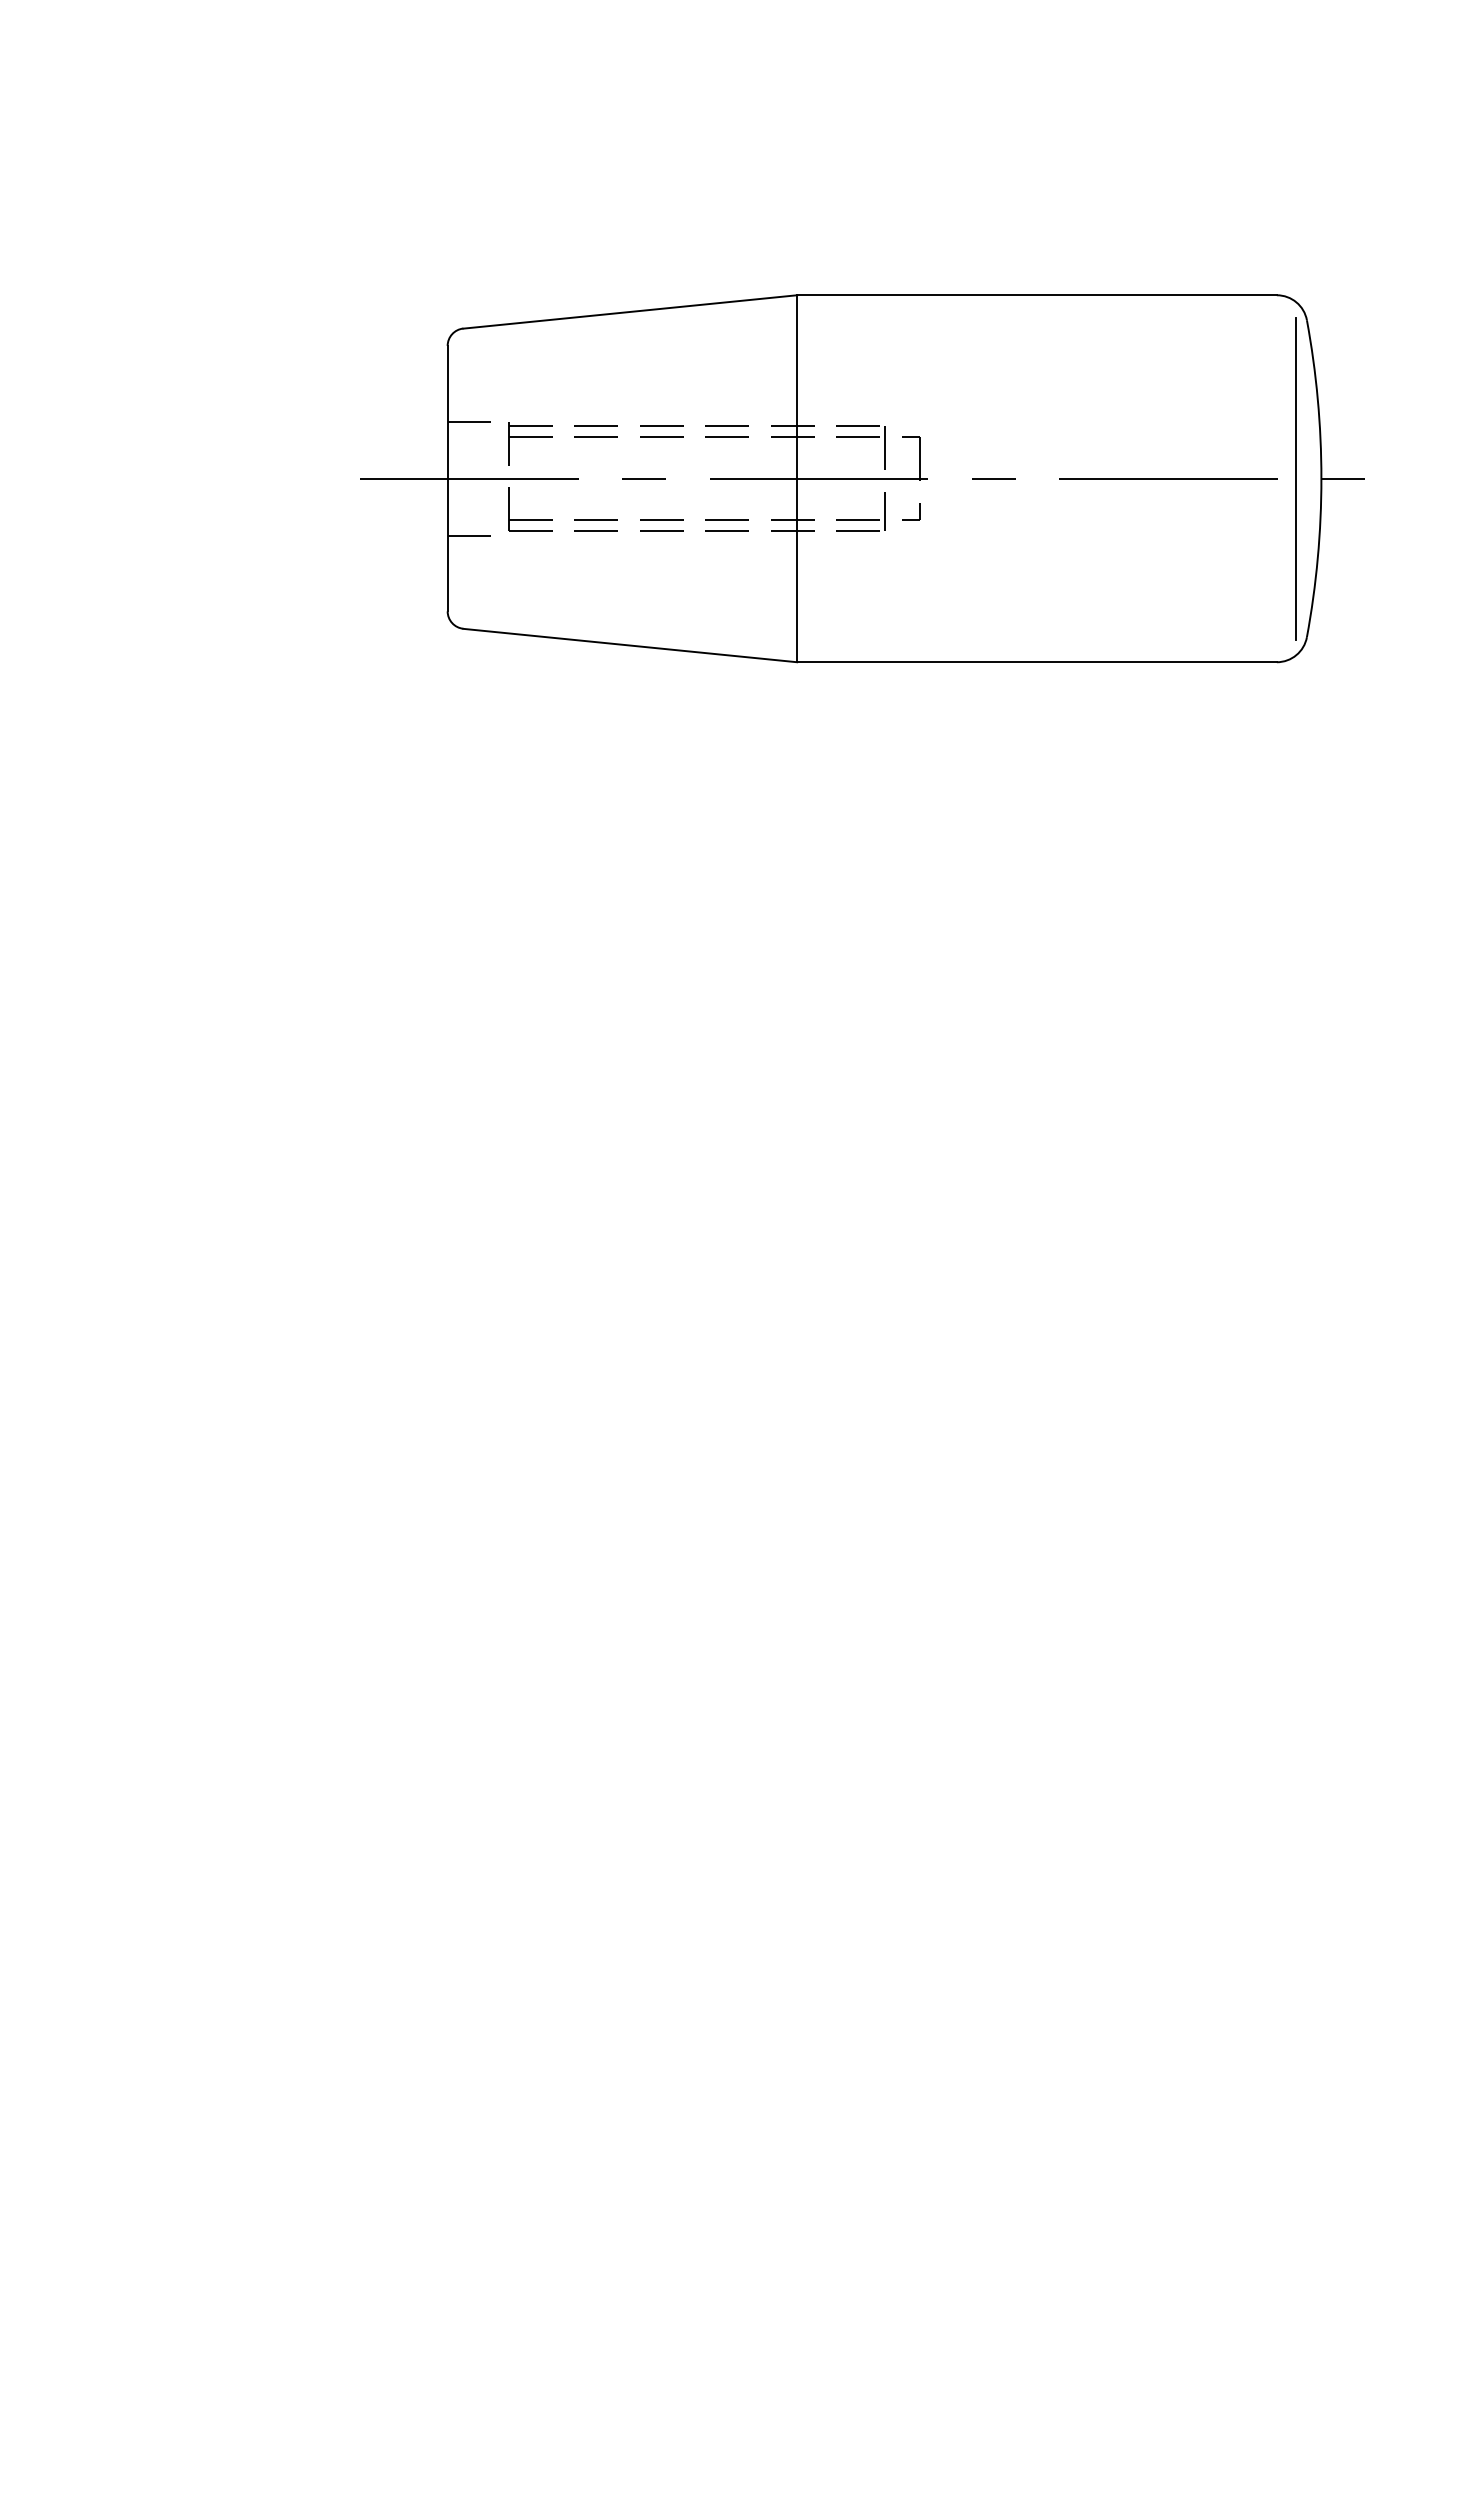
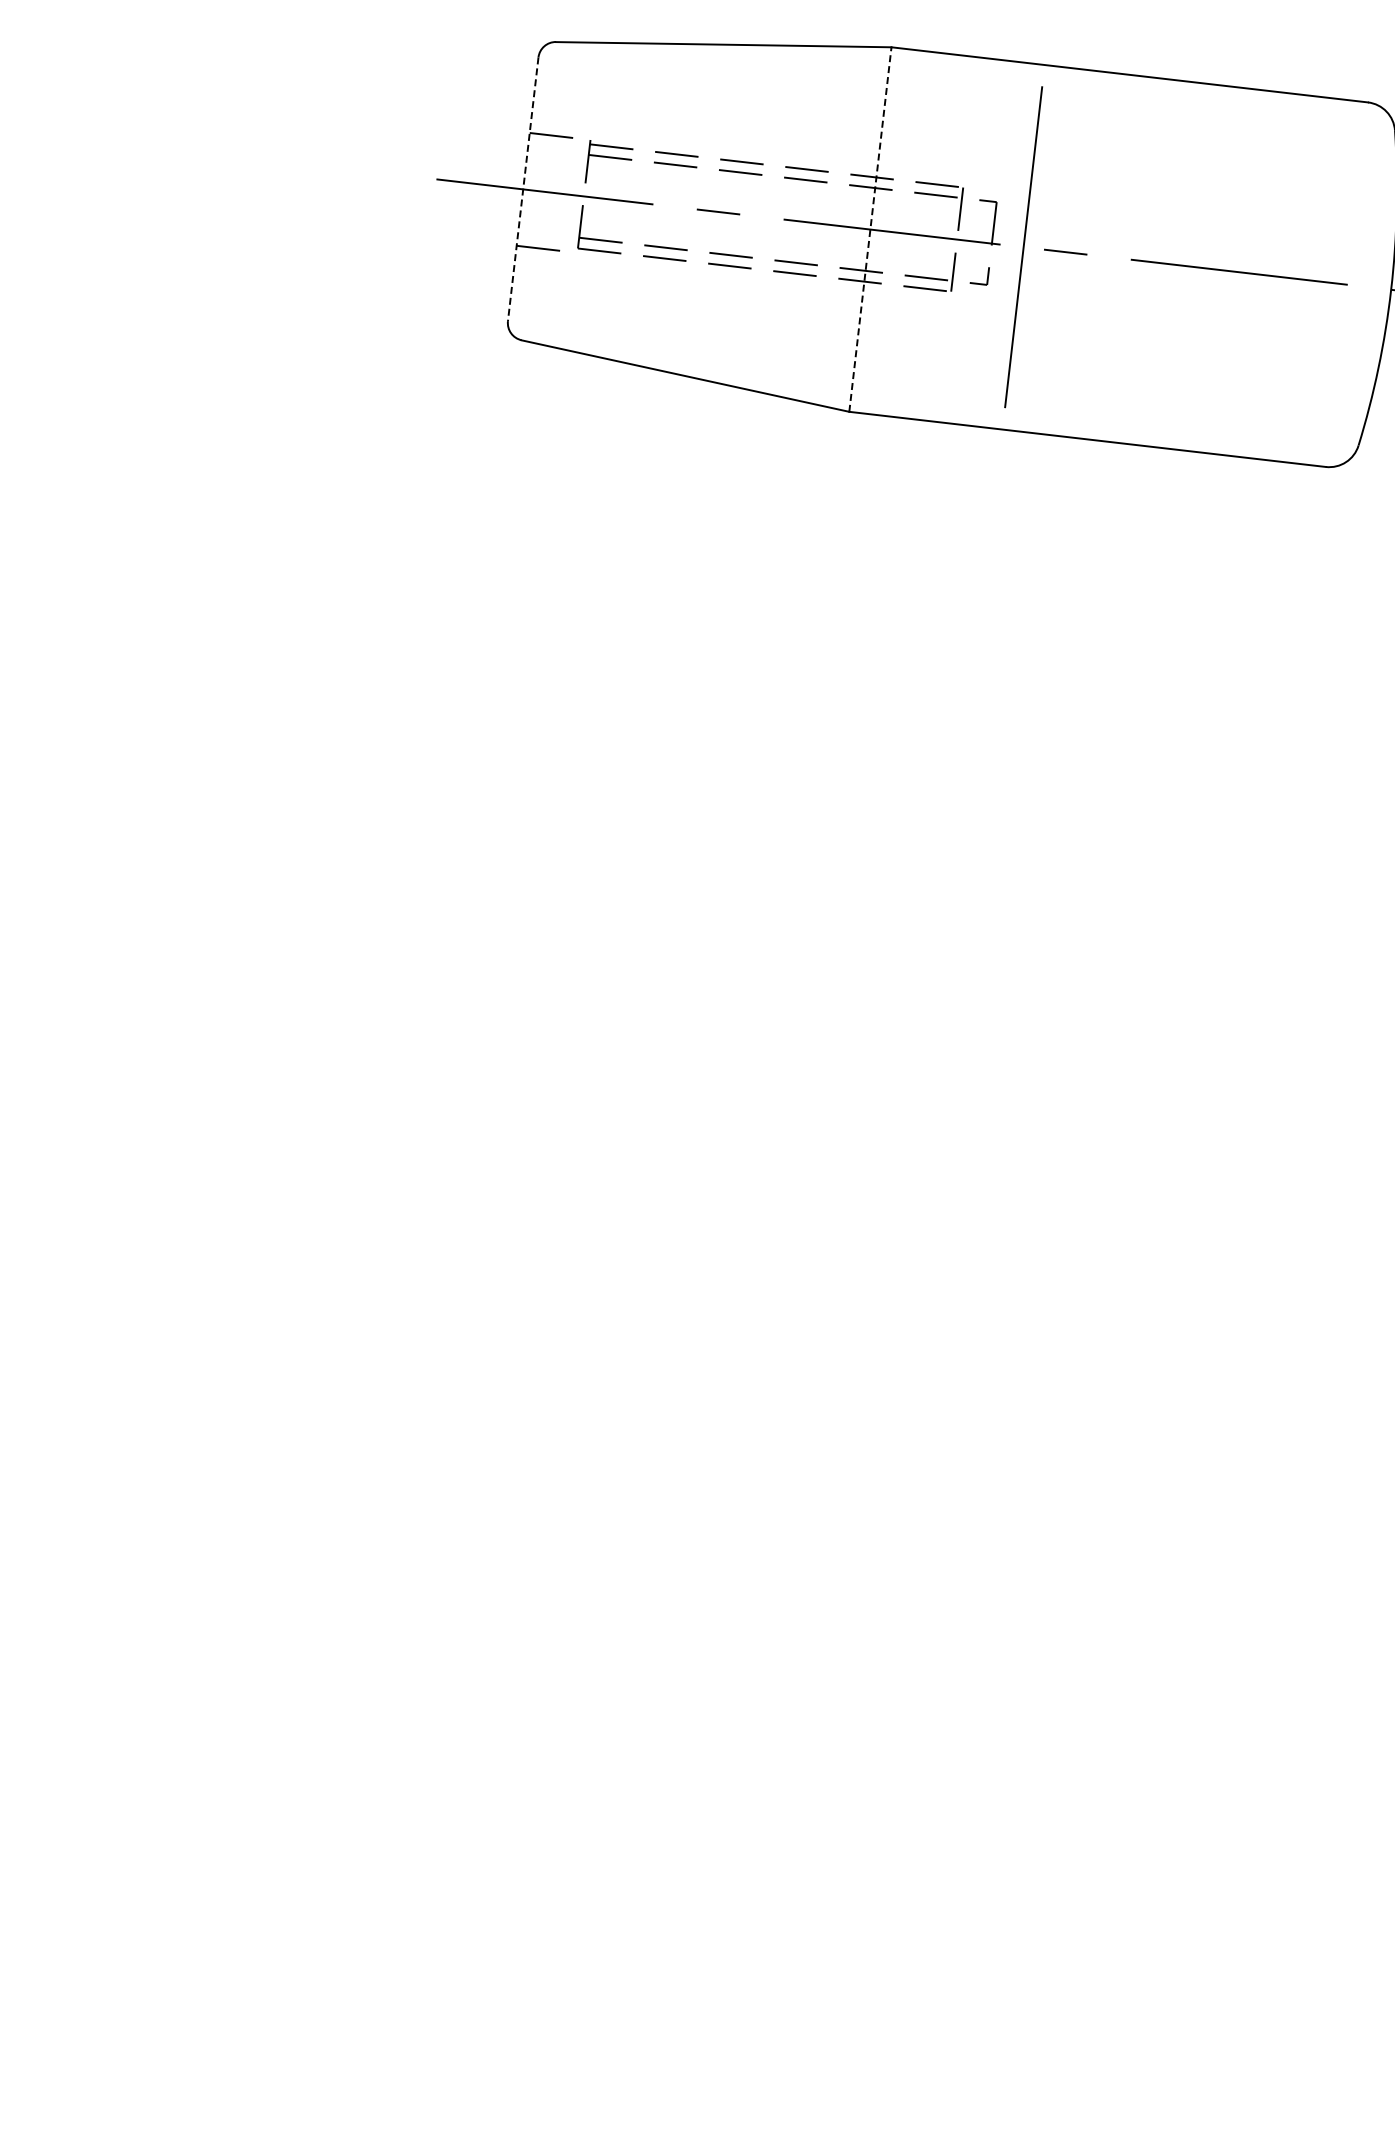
line: (447, 478) -> (523, 189), solid -> dashed
line: (797, 478) -> (870, 229), solid -> dashed
line: (1295, 478) -> (1022, 246), moved

